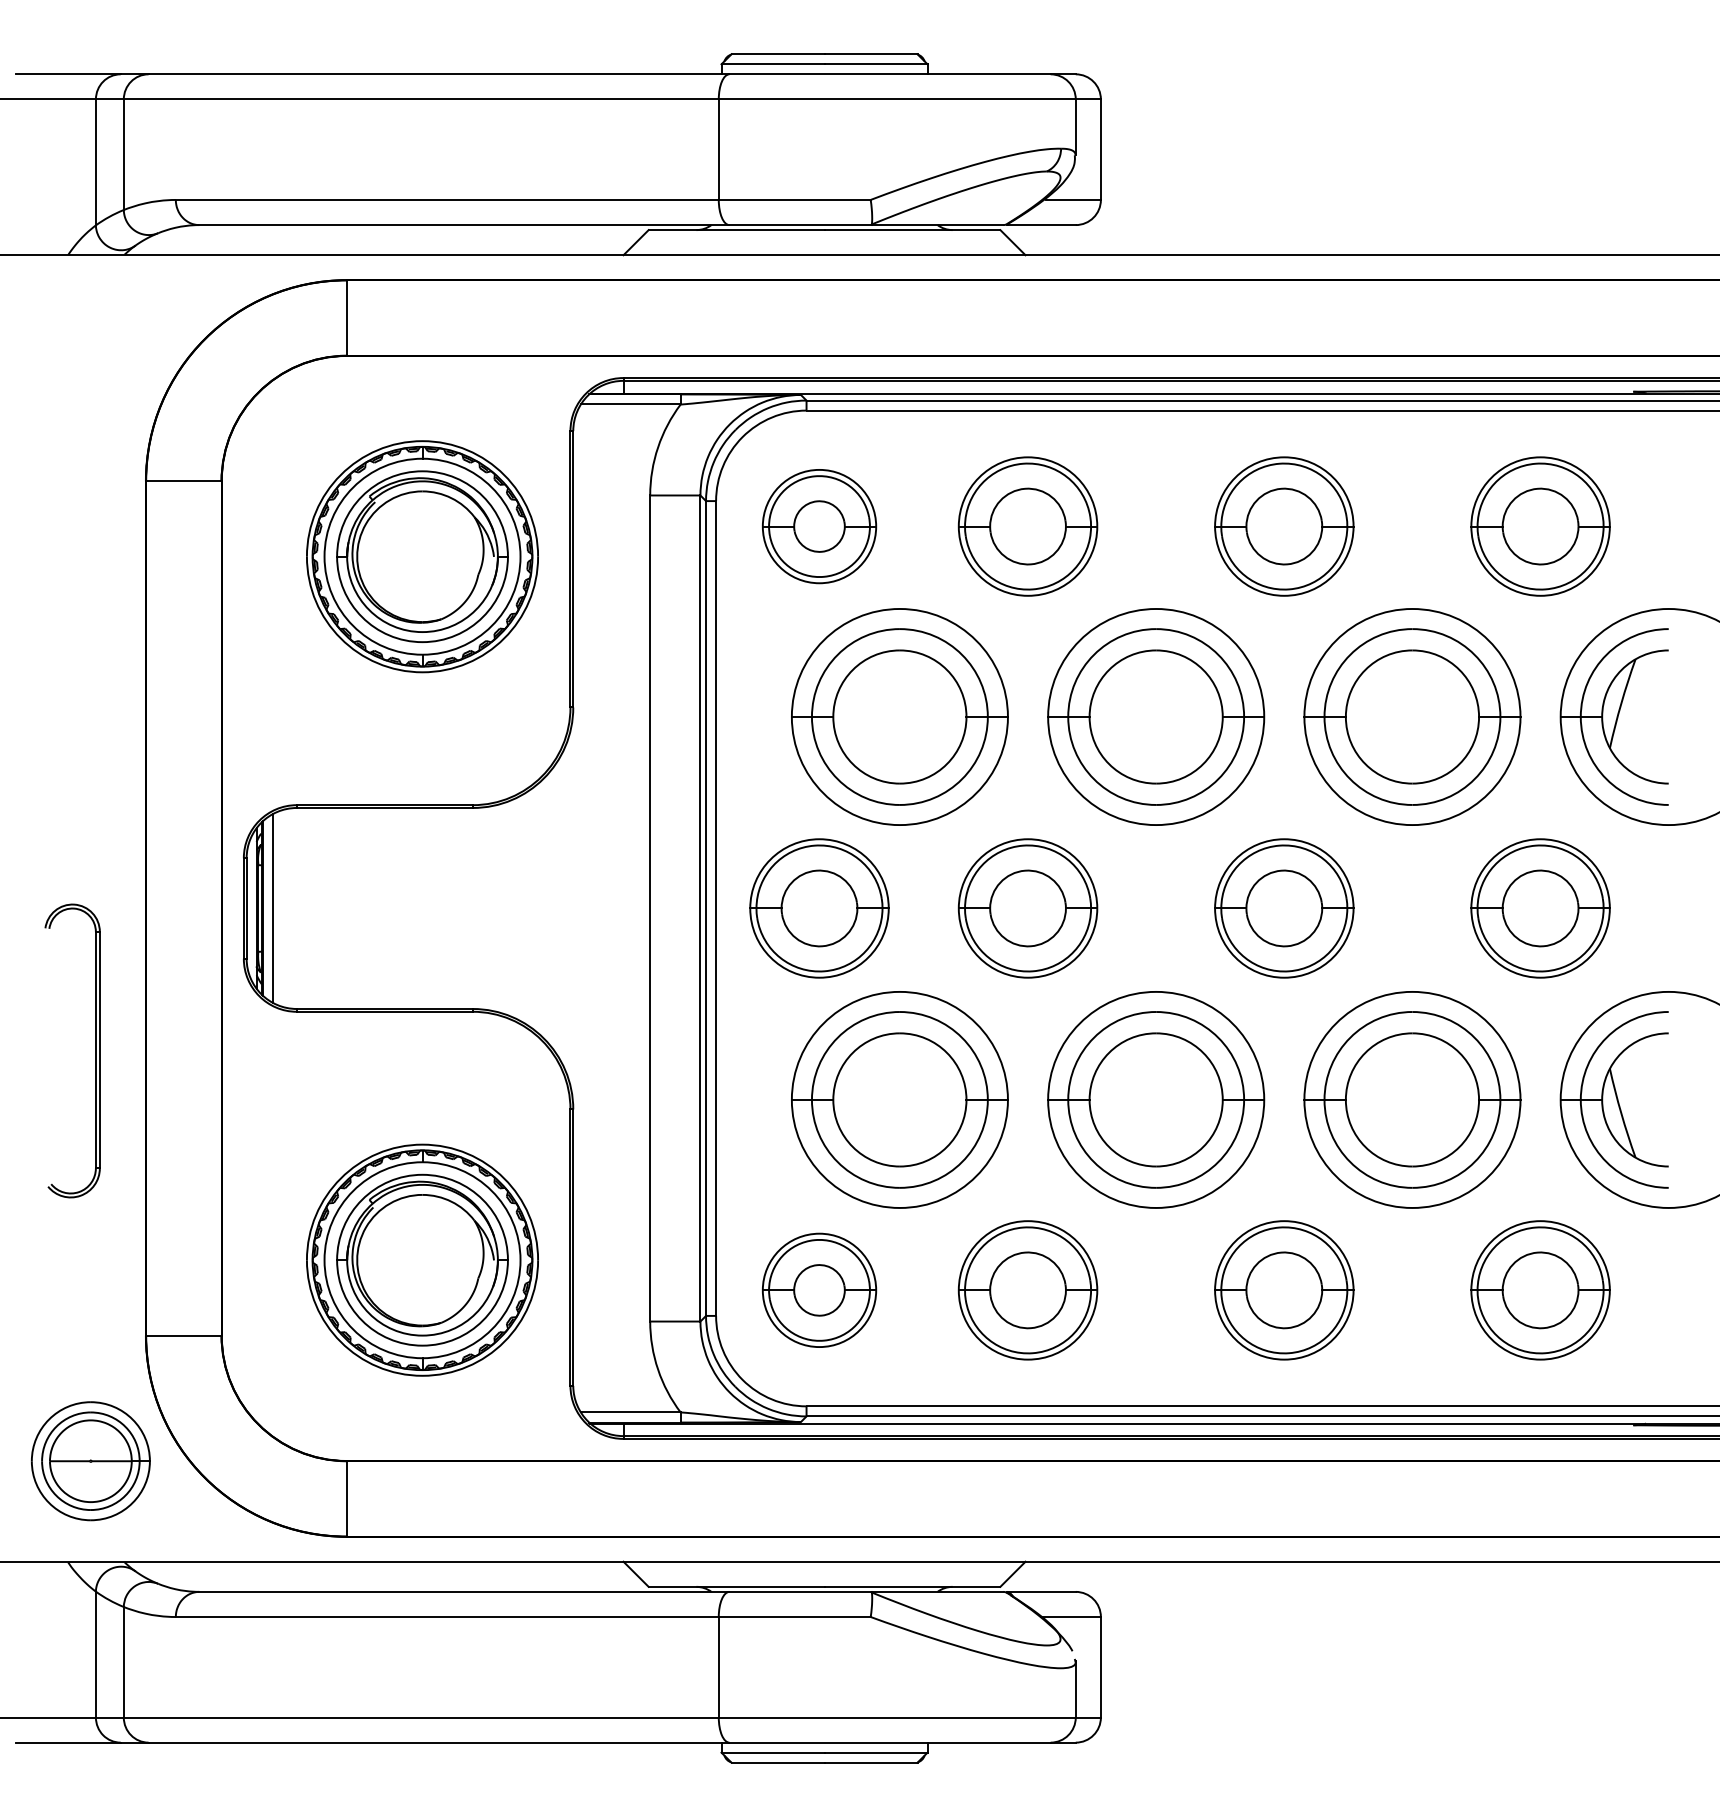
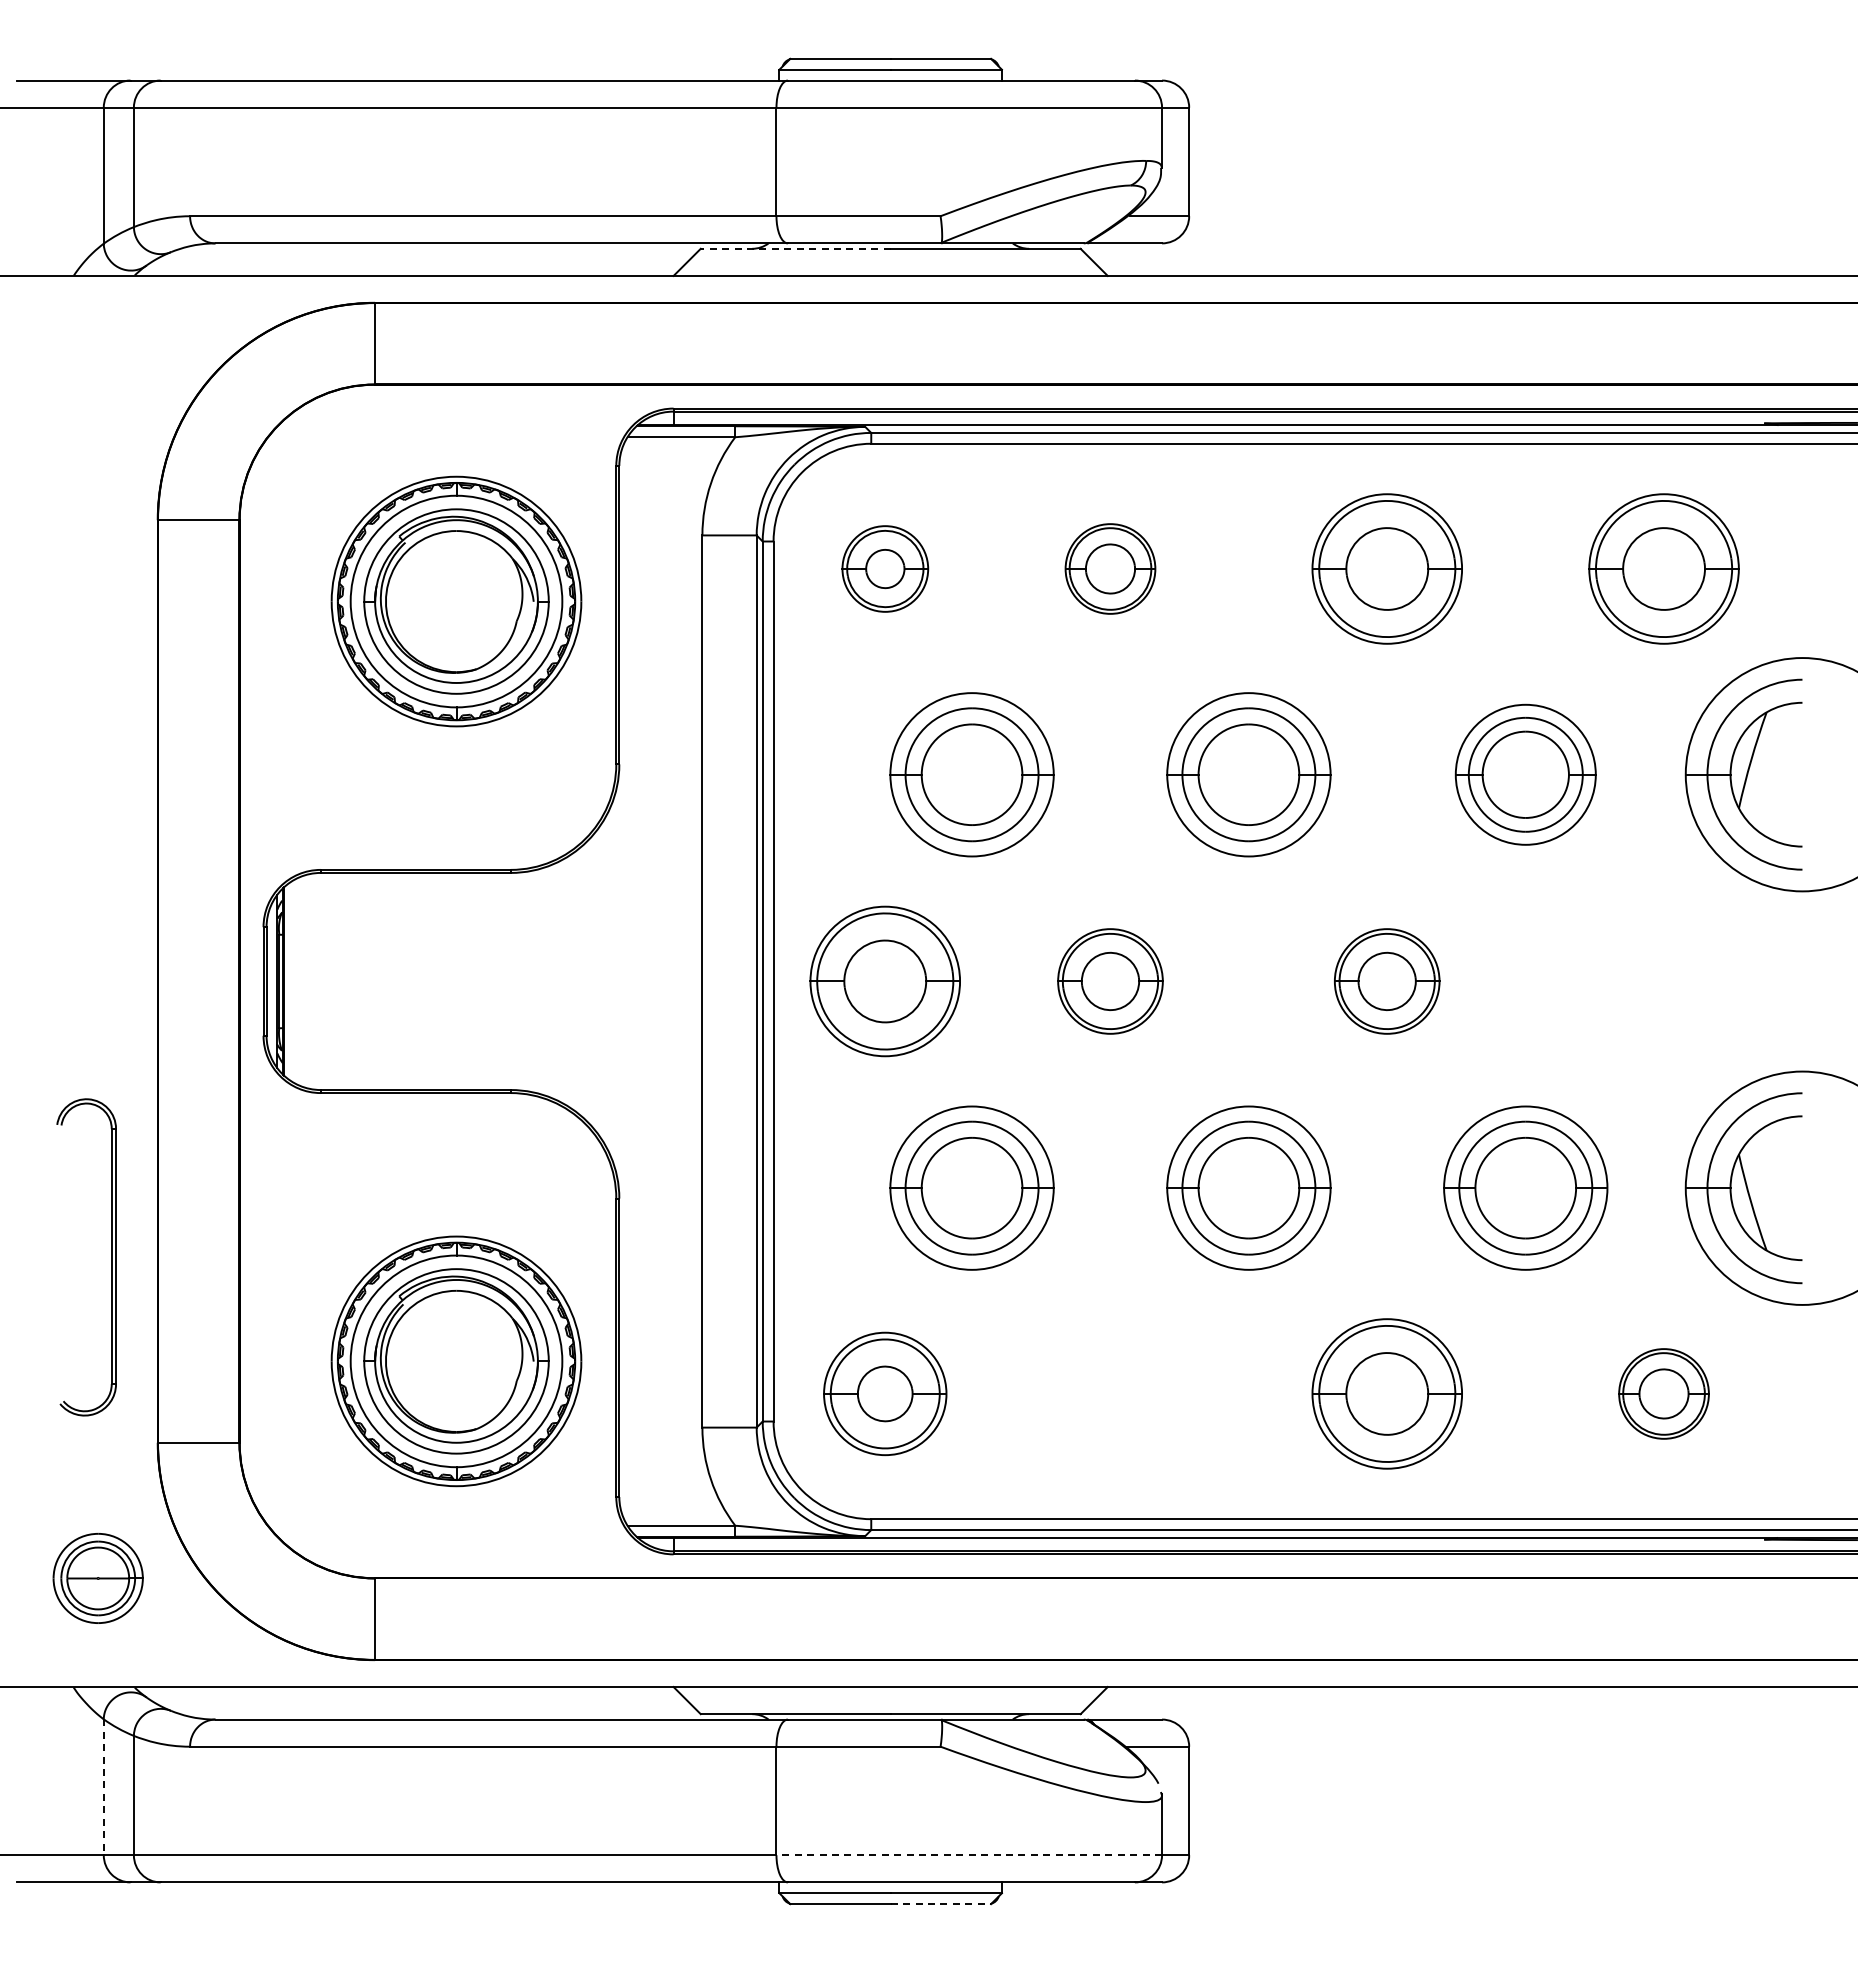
line: (736, 229) -> (795, 248), solid -> dashed
part: (819, 526) -> (885, 568), size x0.7
part: (1028, 526) -> (1110, 568), size x0.6
part: (899, 716) -> (971, 774), size x0.7
part: (1155, 716) -> (1248, 774), size x0.7
part: (1412, 716) -> (1525, 774), size x0.6
line: (272, 908) -> (294, 981), removed
part: (1028, 908) -> (1110, 981), size x0.7
part: (1283, 908) -> (1386, 981), size x0.7
part: (1540, 908) -> (1663, 981), removed
part: (95, 1051) -> (111, 1257), moved
part: (899, 1099) -> (971, 1187), size x0.7
part: (1155, 1099) -> (1248, 1187), size x0.7
part: (1412, 1099) -> (1525, 1187), size x0.7
part: (1028, 1289) -> (1110, 1393), removed
part: (1540, 1289) -> (1663, 1393), size x0.6
part: (90, 1461) -> (97, 1578), size x0.7
line: (95, 1654) -> (103, 1787), solid -> dashed
line: (897, 1717) -> (969, 1855), solid -> dashed
line: (871, 1763) -> (941, 1904), solid -> dashed

